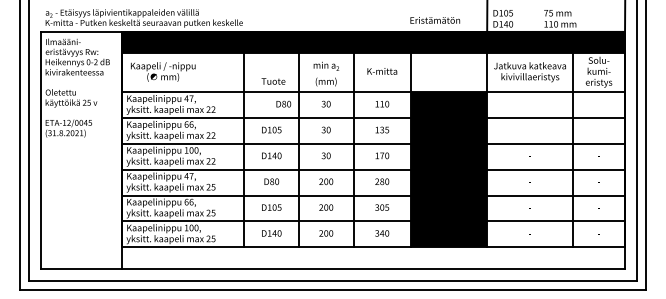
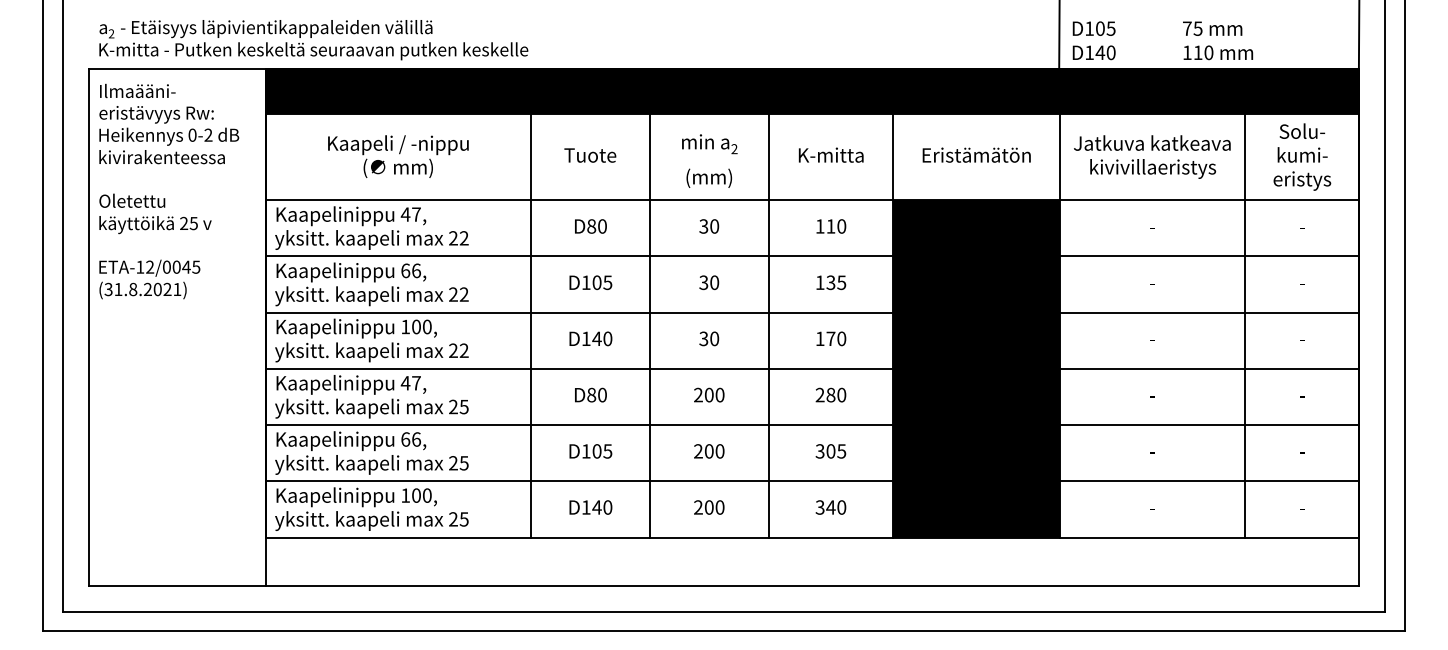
text: (435, 20) -> (977, 155), moved
text: (163, 71) -> (398, 155), moved
text: (273, 81) -> (590, 155), moved
text: (283, 103) -> (590, 224), moved

